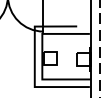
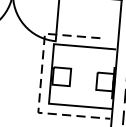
line: (34, 63) -> (40, 81), solid -> dashed

